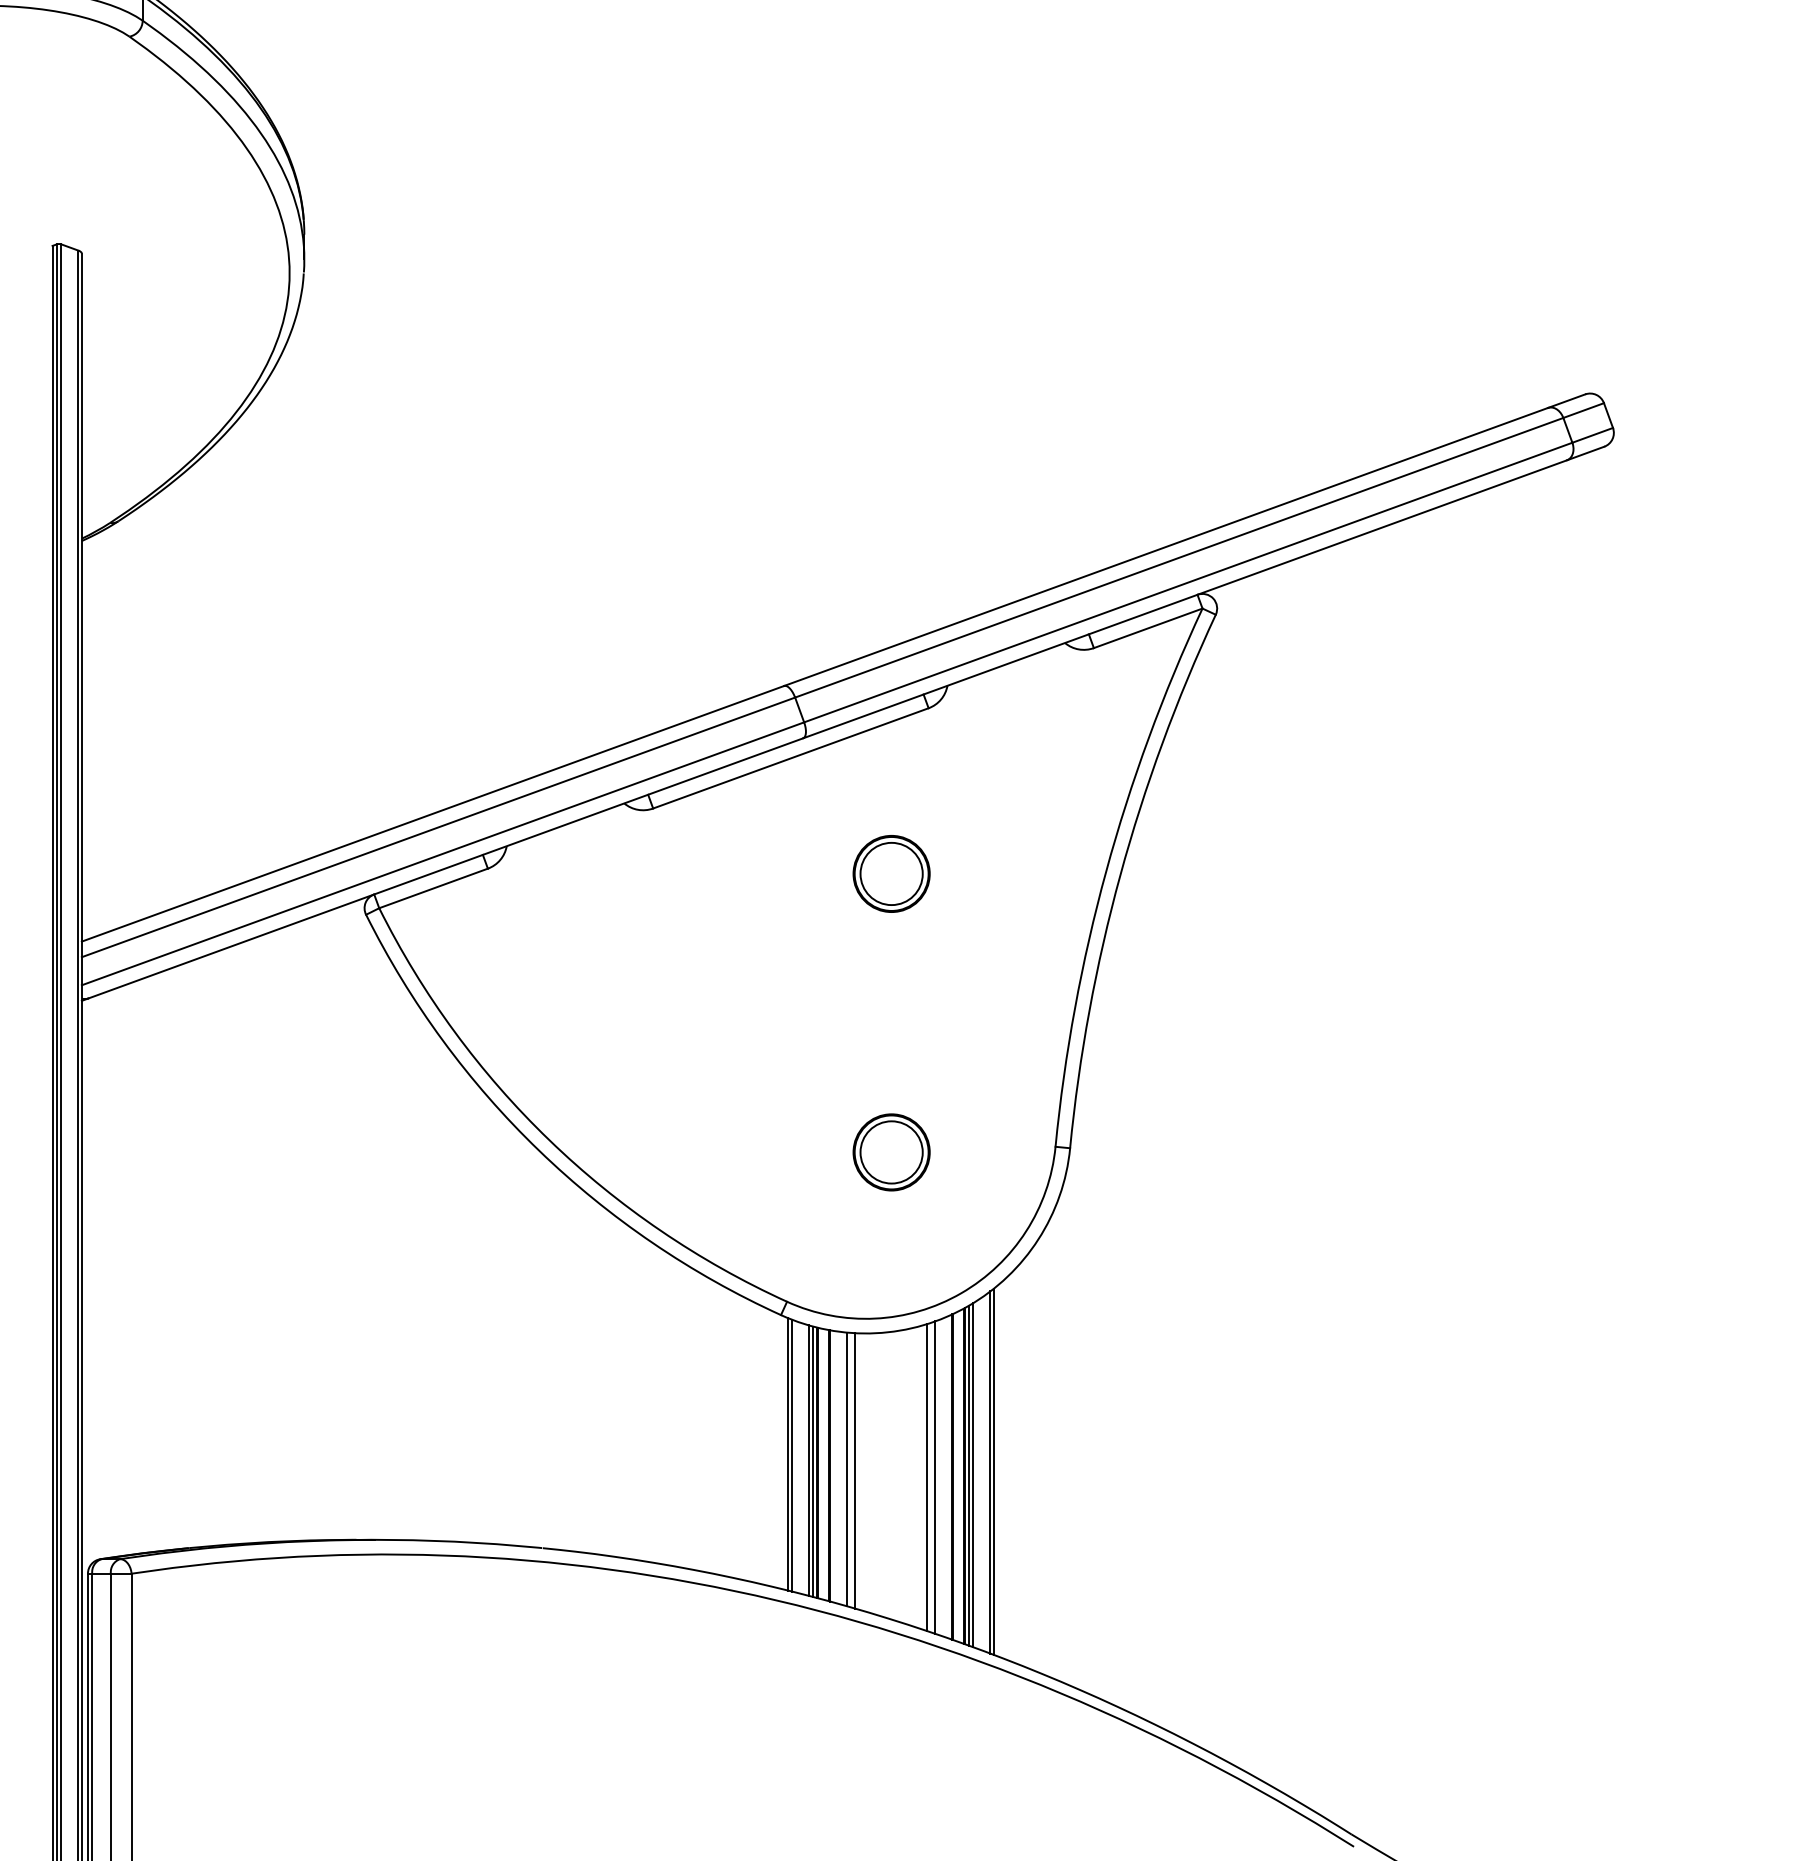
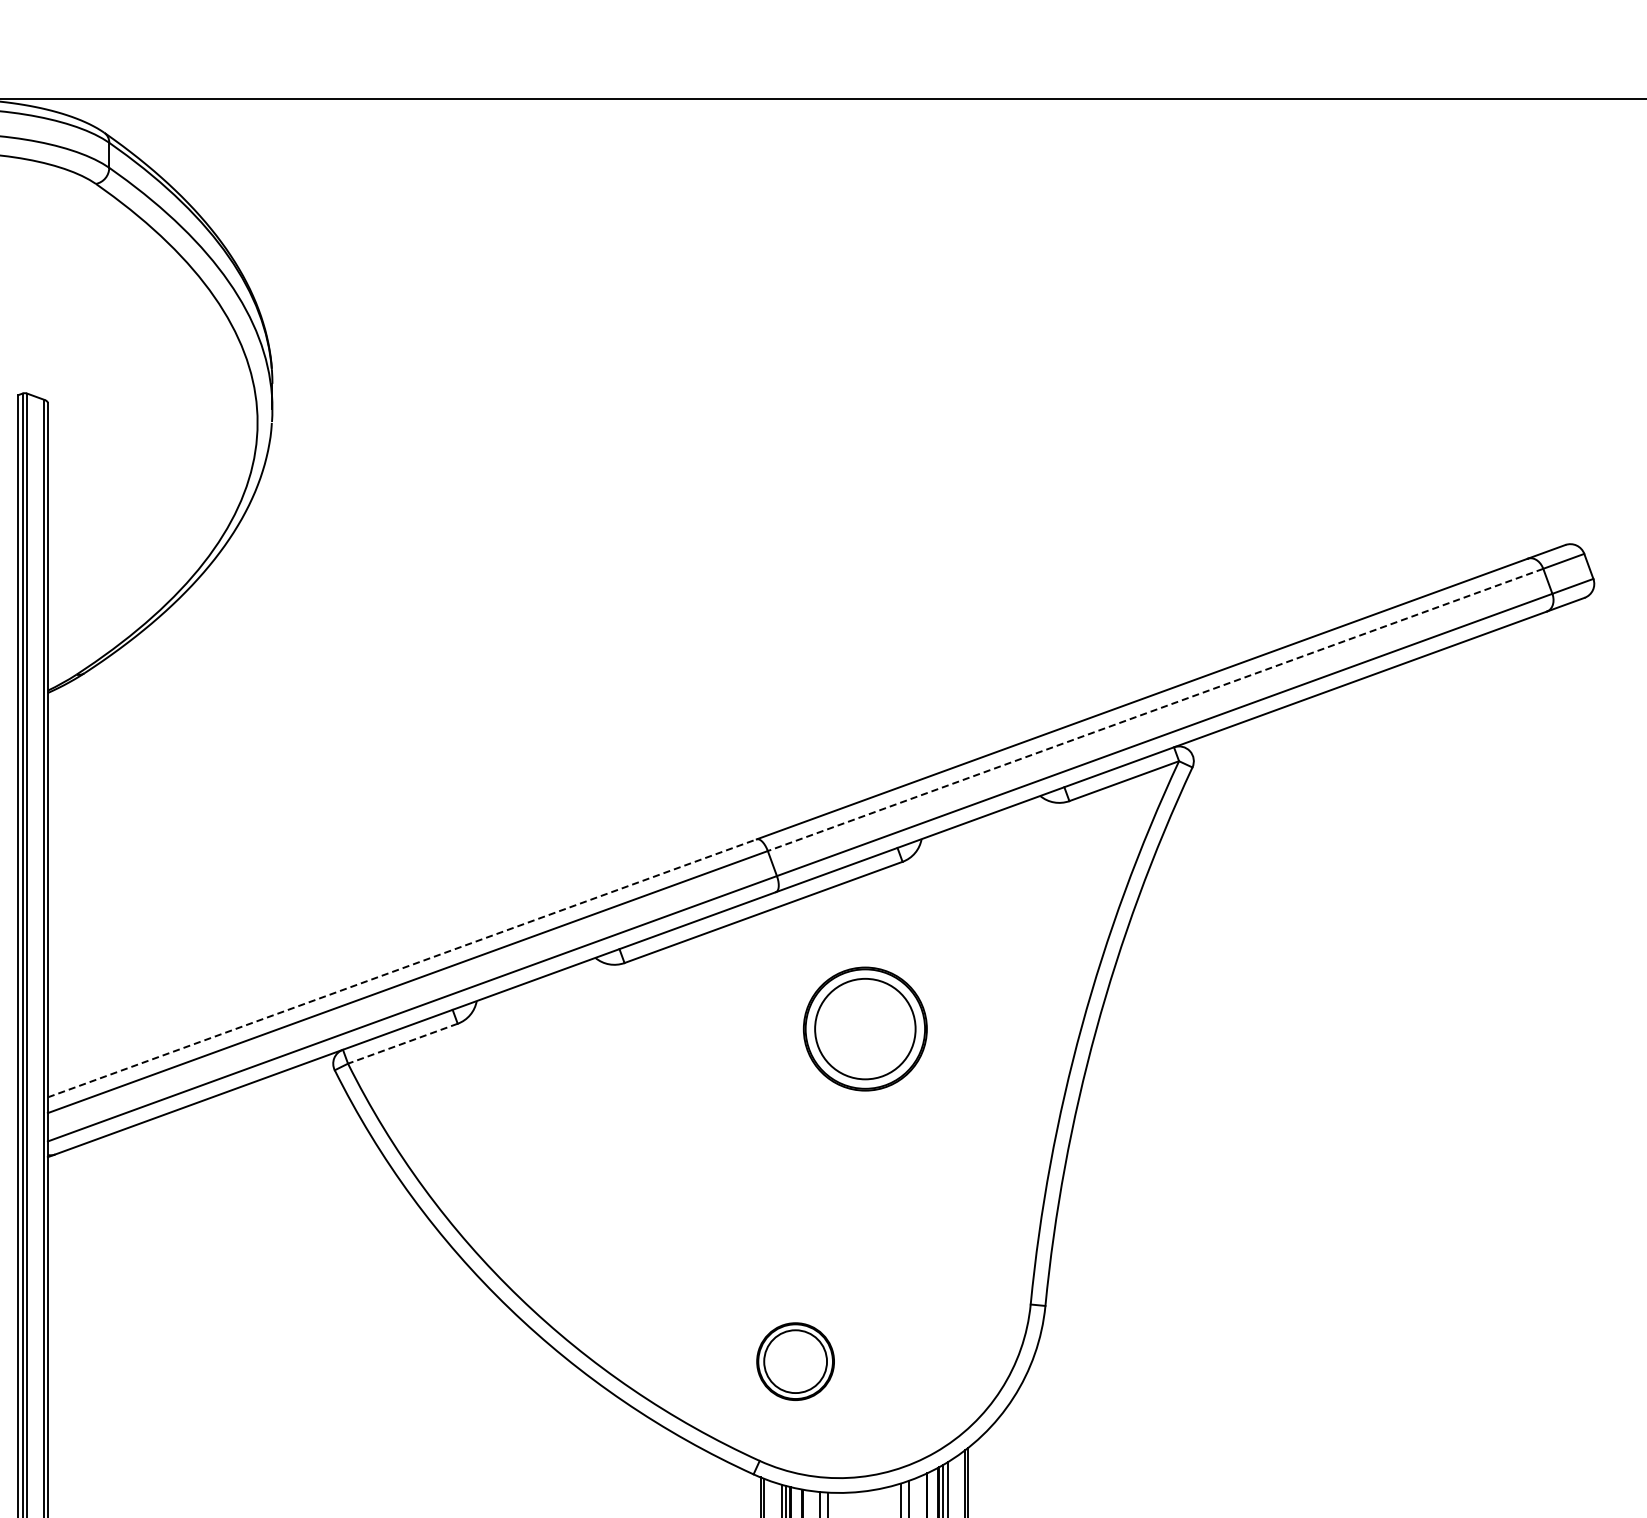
line: (1179, 557) -> (1155, 709), solid -> dashed
line: (433, 813) -> (402, 968), solid -> dashed
part: (891, 873) -> (865, 1028), size x1.6
line: (433, 888) -> (402, 1043), solid -> dashed
part: (891, 1152) -> (795, 1361), moved

